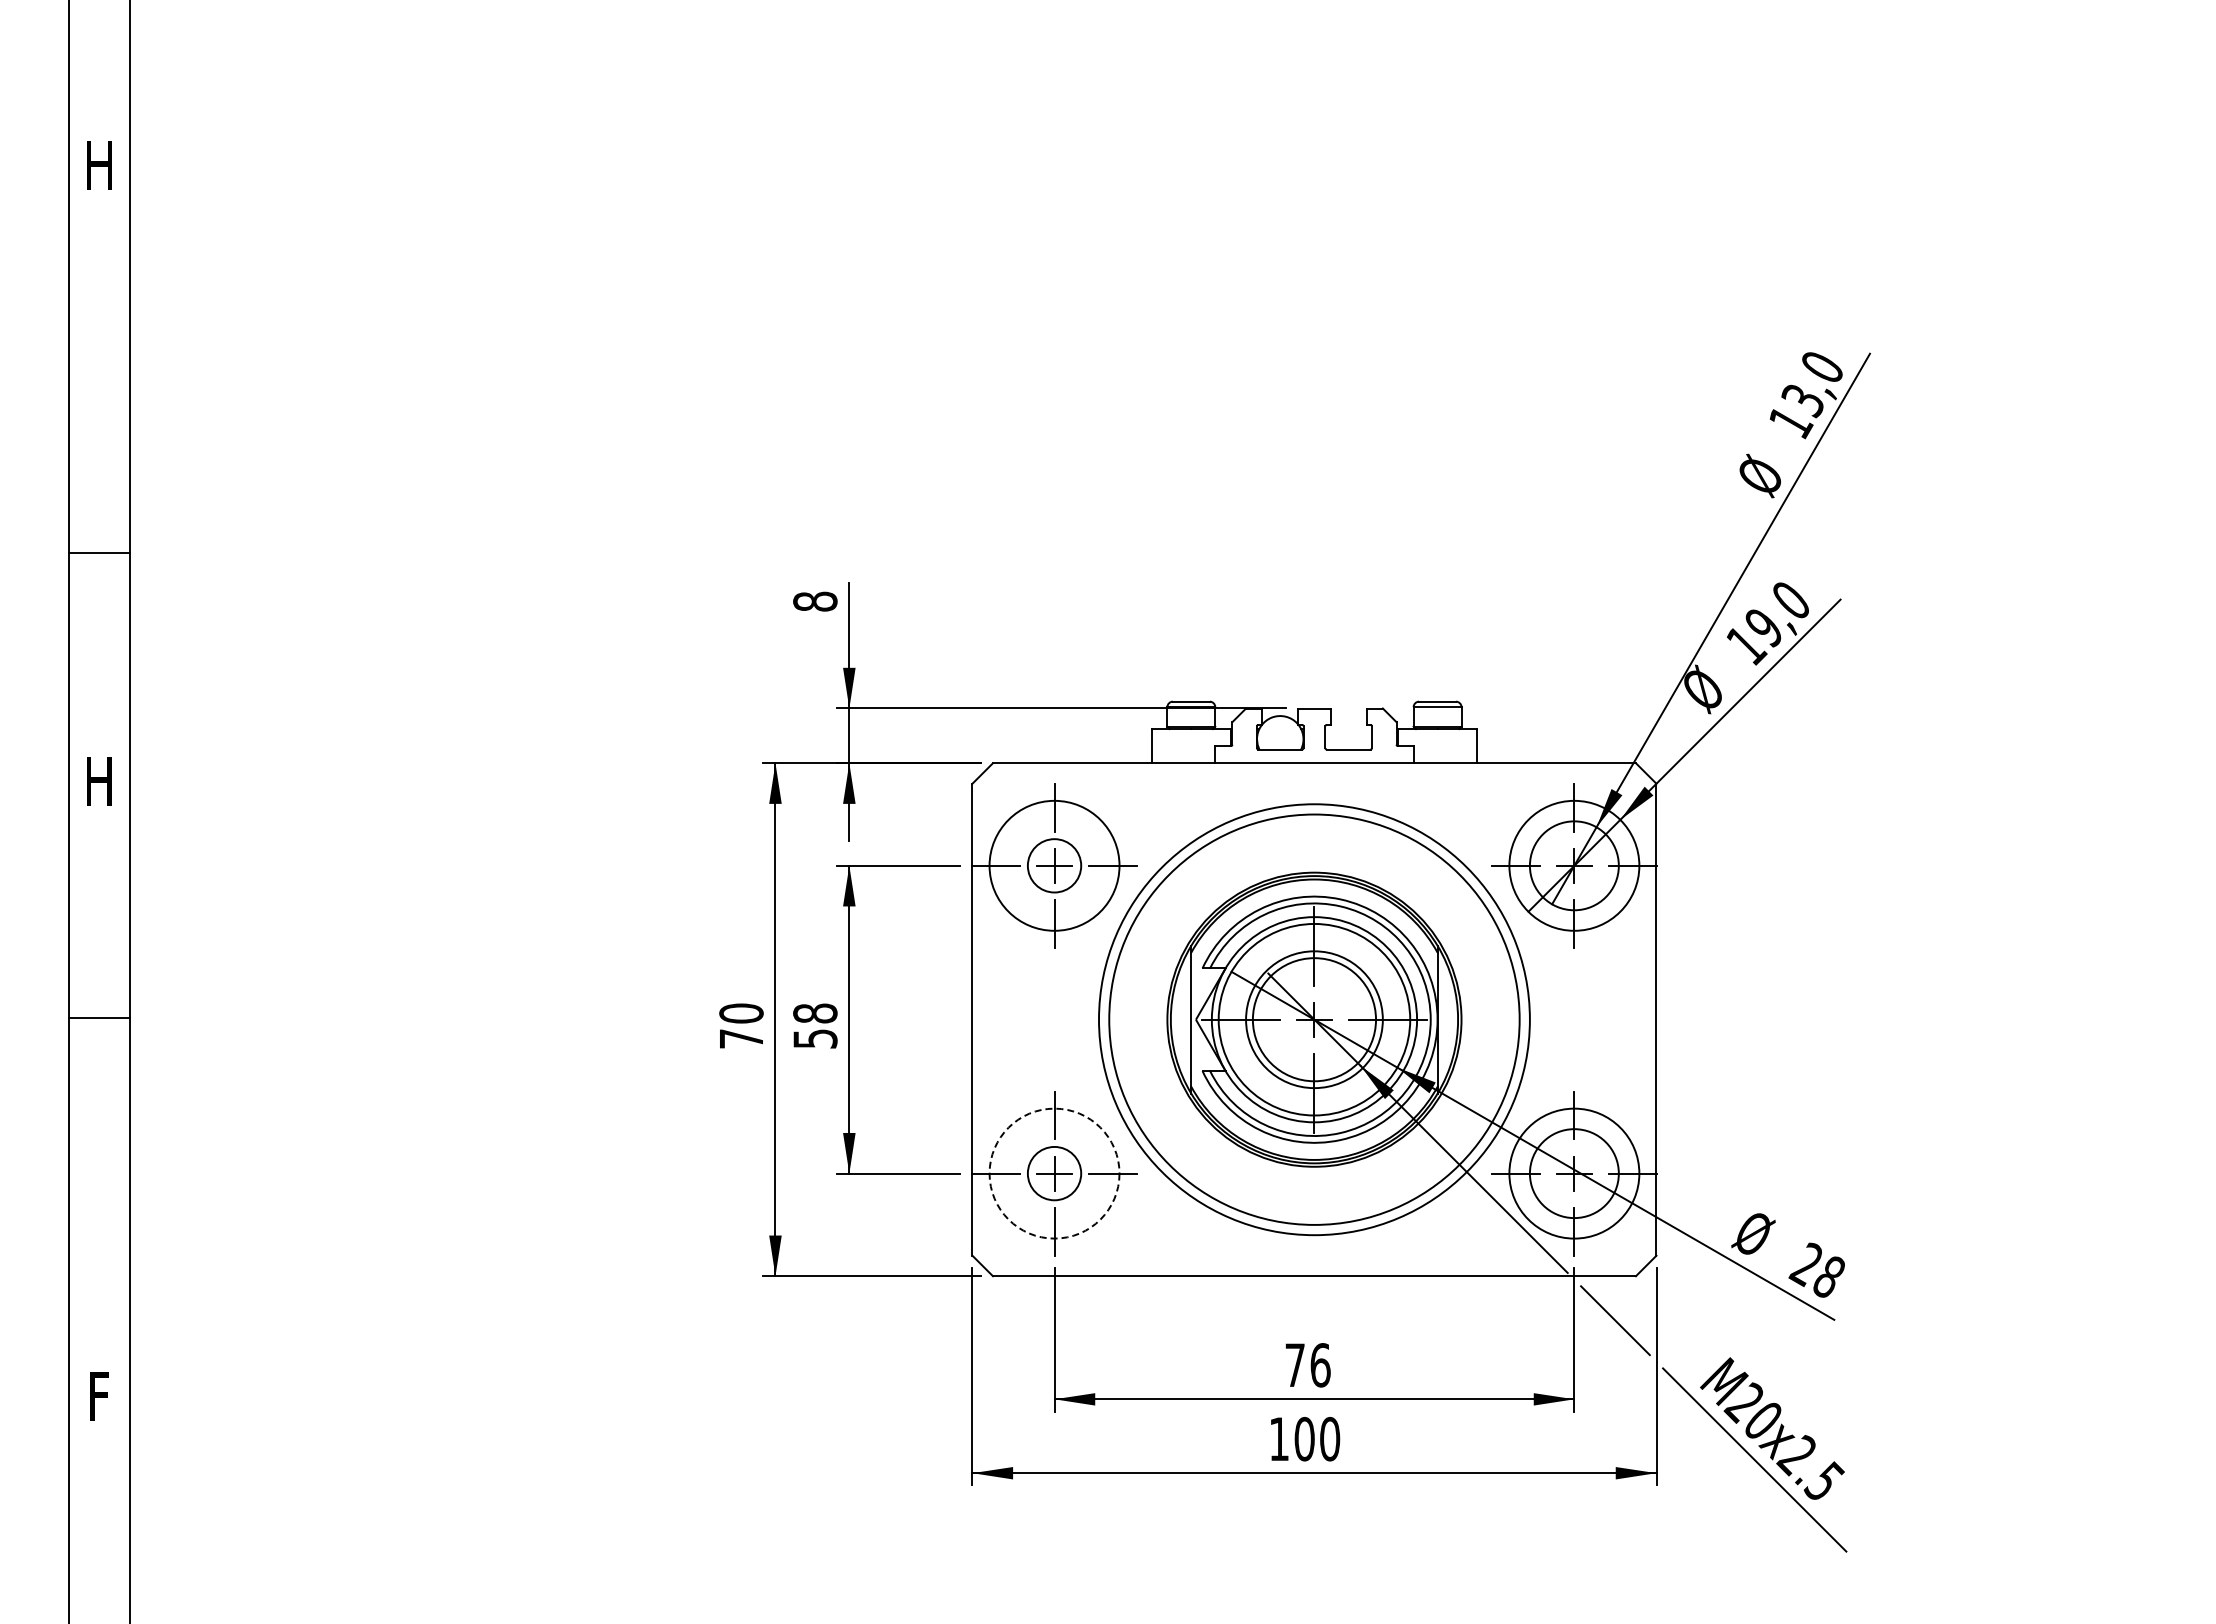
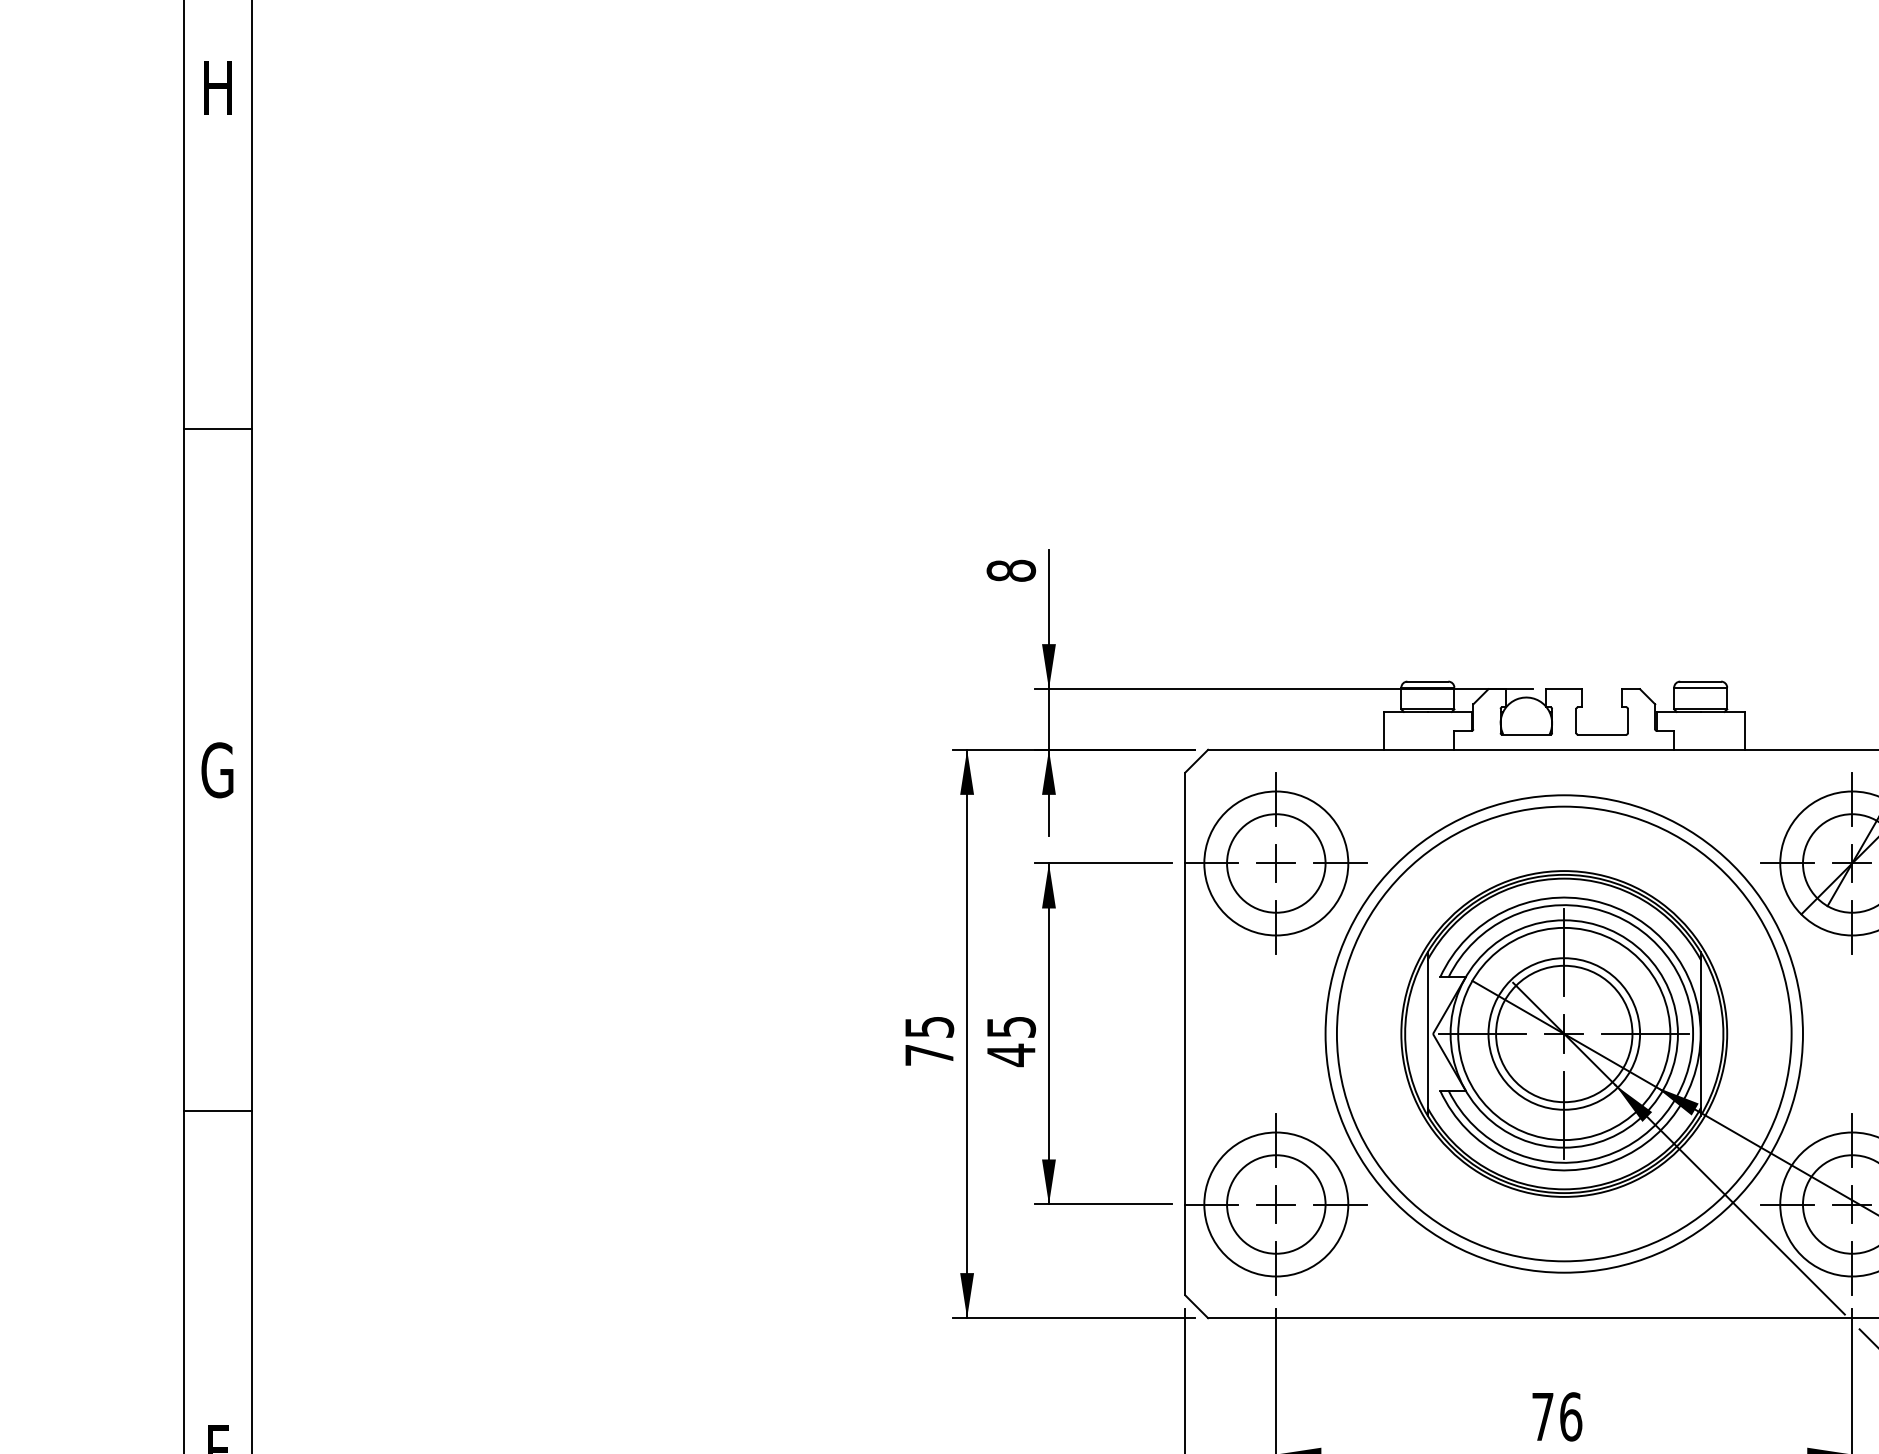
line: (99, 553) -> (218, 428), moved
text: (98, 781) -> (217, 770), H -> G
circle: (1054, 865) -> (1276, 863), size x1.67
text: (741, 1013) -> (929, 1027), 70 -> 75
line: (99, 1018) -> (218, 1111), moved
text: (815, 1026) -> (1011, 1041), 58 -> 45
circle: (1054, 1173) -> (1276, 1204), dashed -> solid
circle: (1054, 1173) -> (1276, 1204), size x1.67

